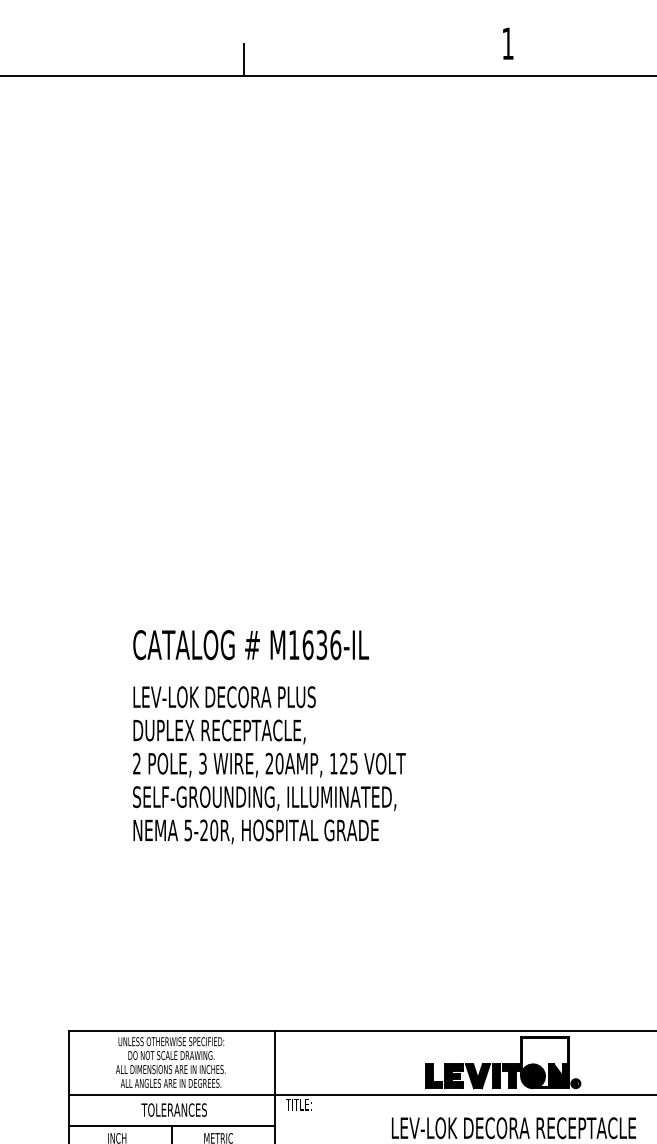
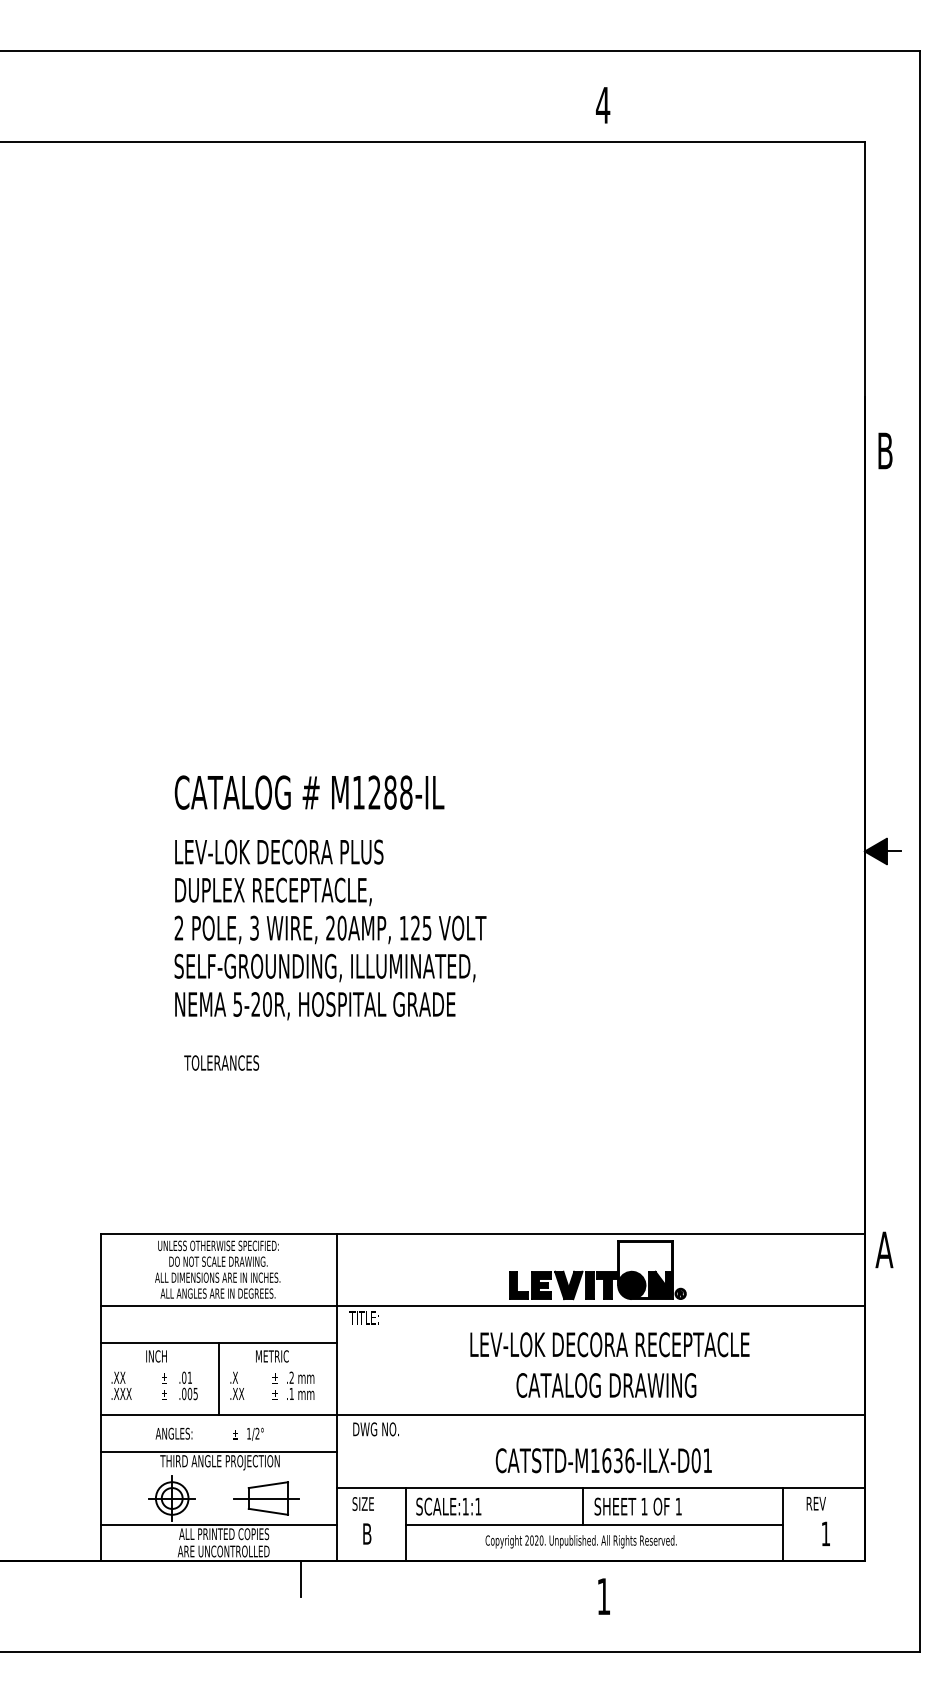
text: (507, 43) -> (602, 105), 1 -> 4
line: (244, 59) -> (301, 123), removed
text: (321, 644) -> (390, 792), M1636-IL -> M1288-IL
text: (174, 1109) -> (221, 1062), moved

